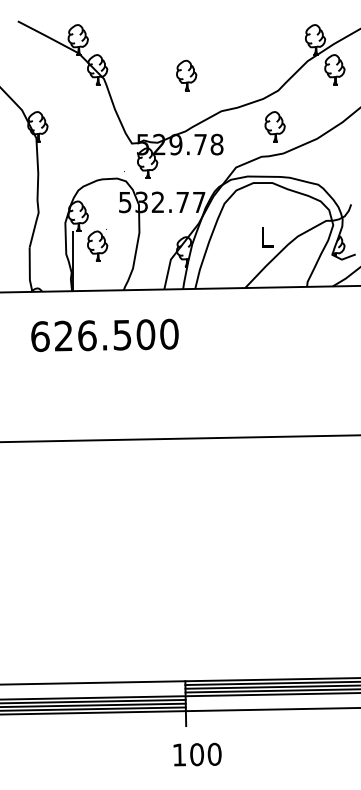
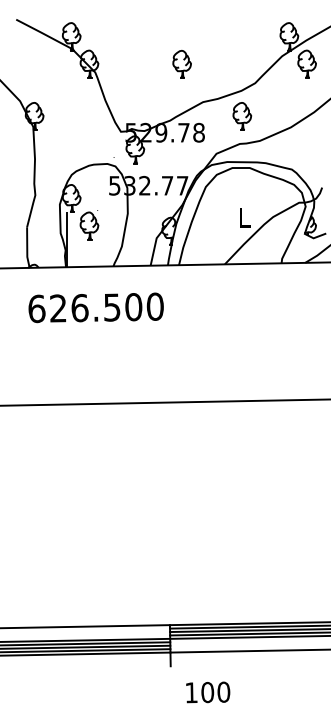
part: (185, 75) -> (181, 64), moved
part: (275, 126) -> (242, 116), moved
text: (197, 754) -> (208, 692), moved

